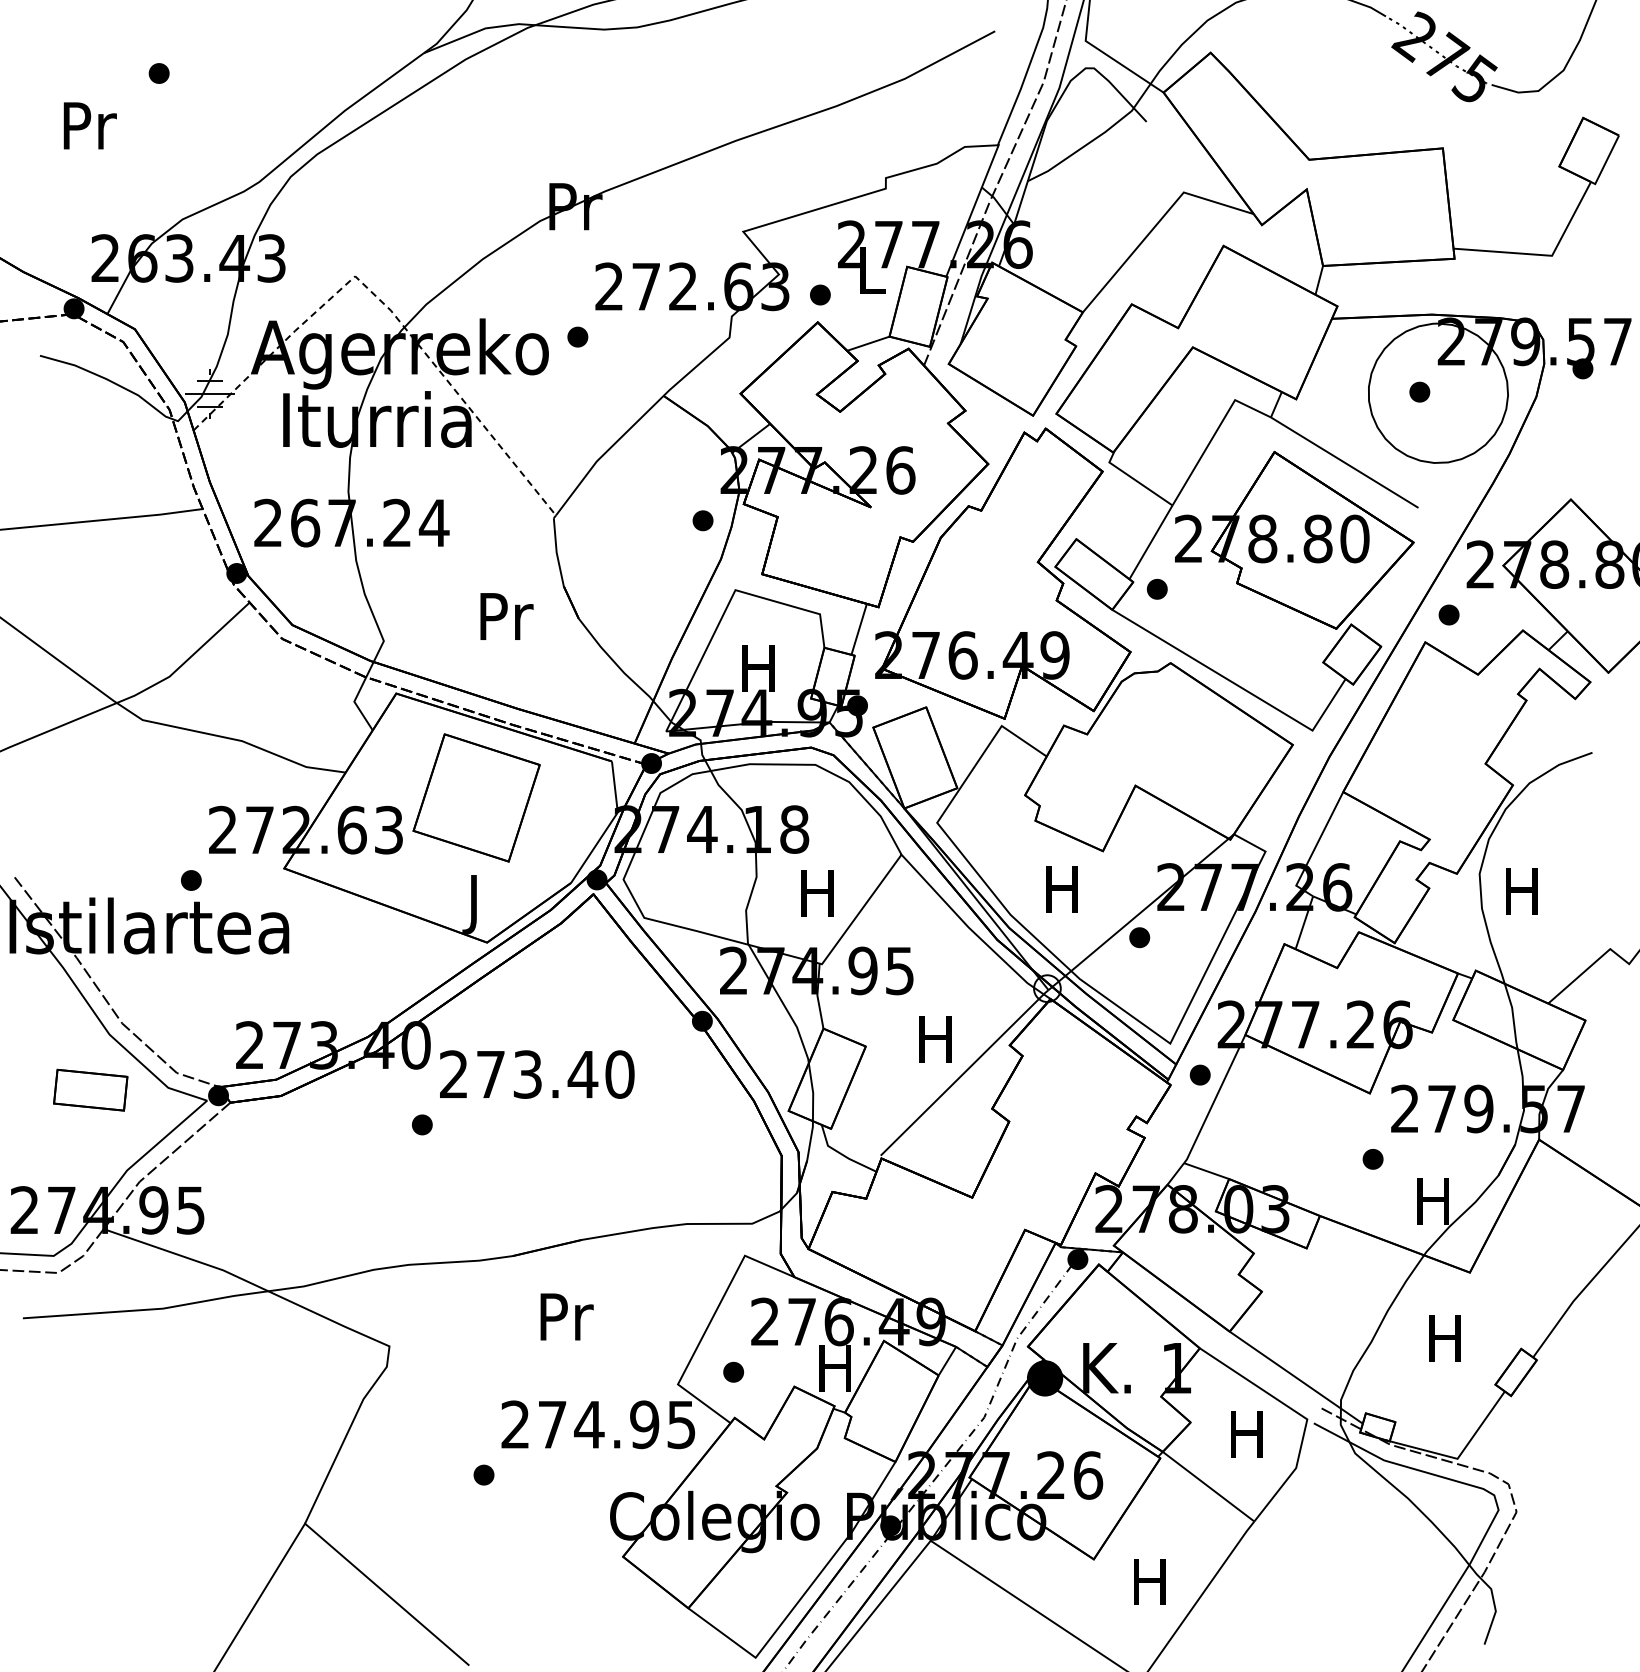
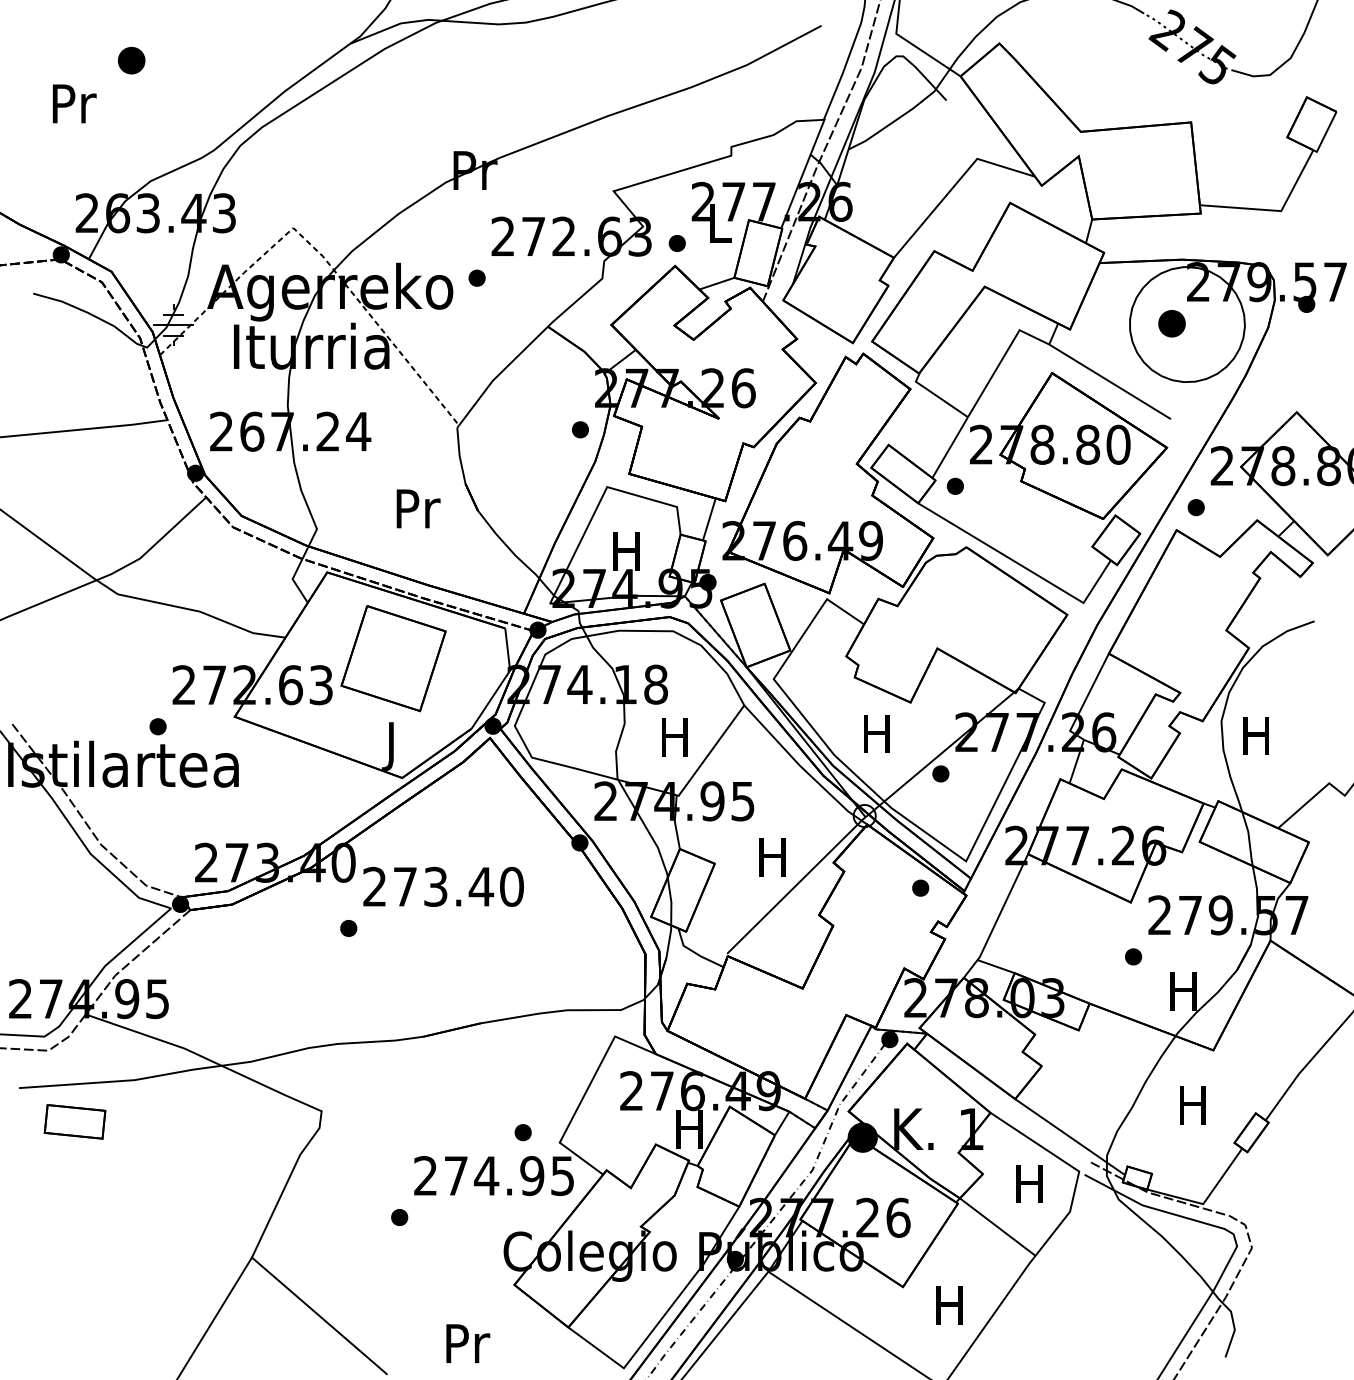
part: (158, 73) -> (130, 60), size x1.6
part: (1419, 391) -> (1171, 323), size x1.6
part: (1199, 1074) -> (920, 887), moved
part: (90, 1089) -> (74, 1121), moved
text: (566, 1316) -> (467, 1343), moved
part: (733, 1371) -> (523, 1132), moved

